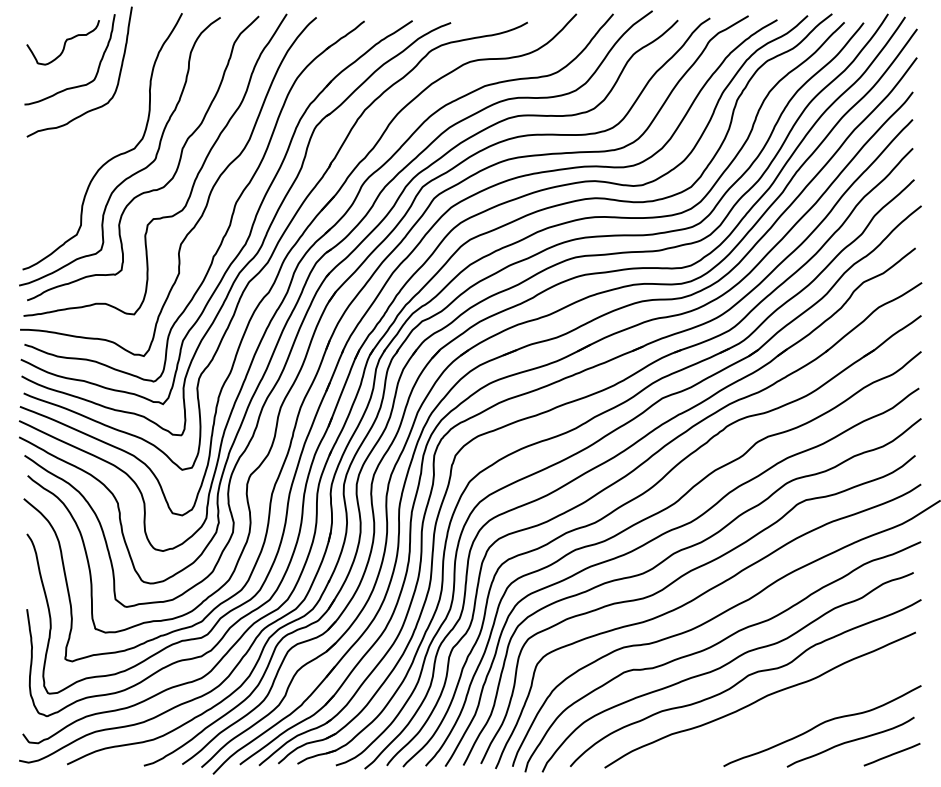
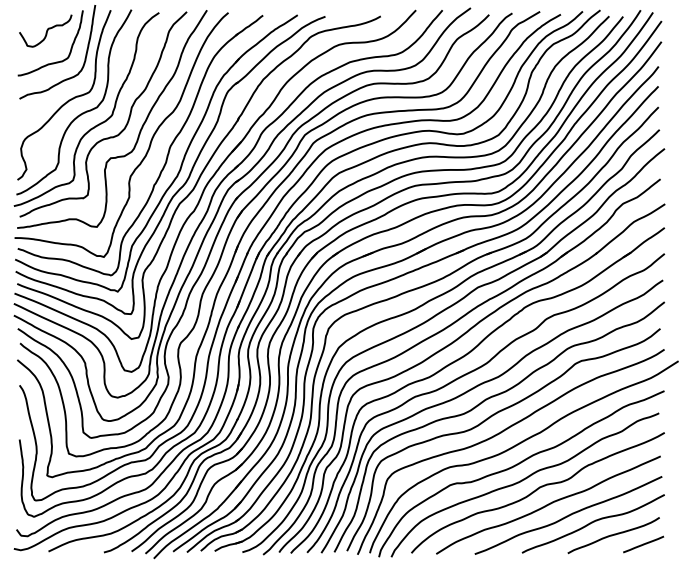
curve: (93, 139) -> (67, 100), added
curve: (788, 714) -> (568, 515), added

